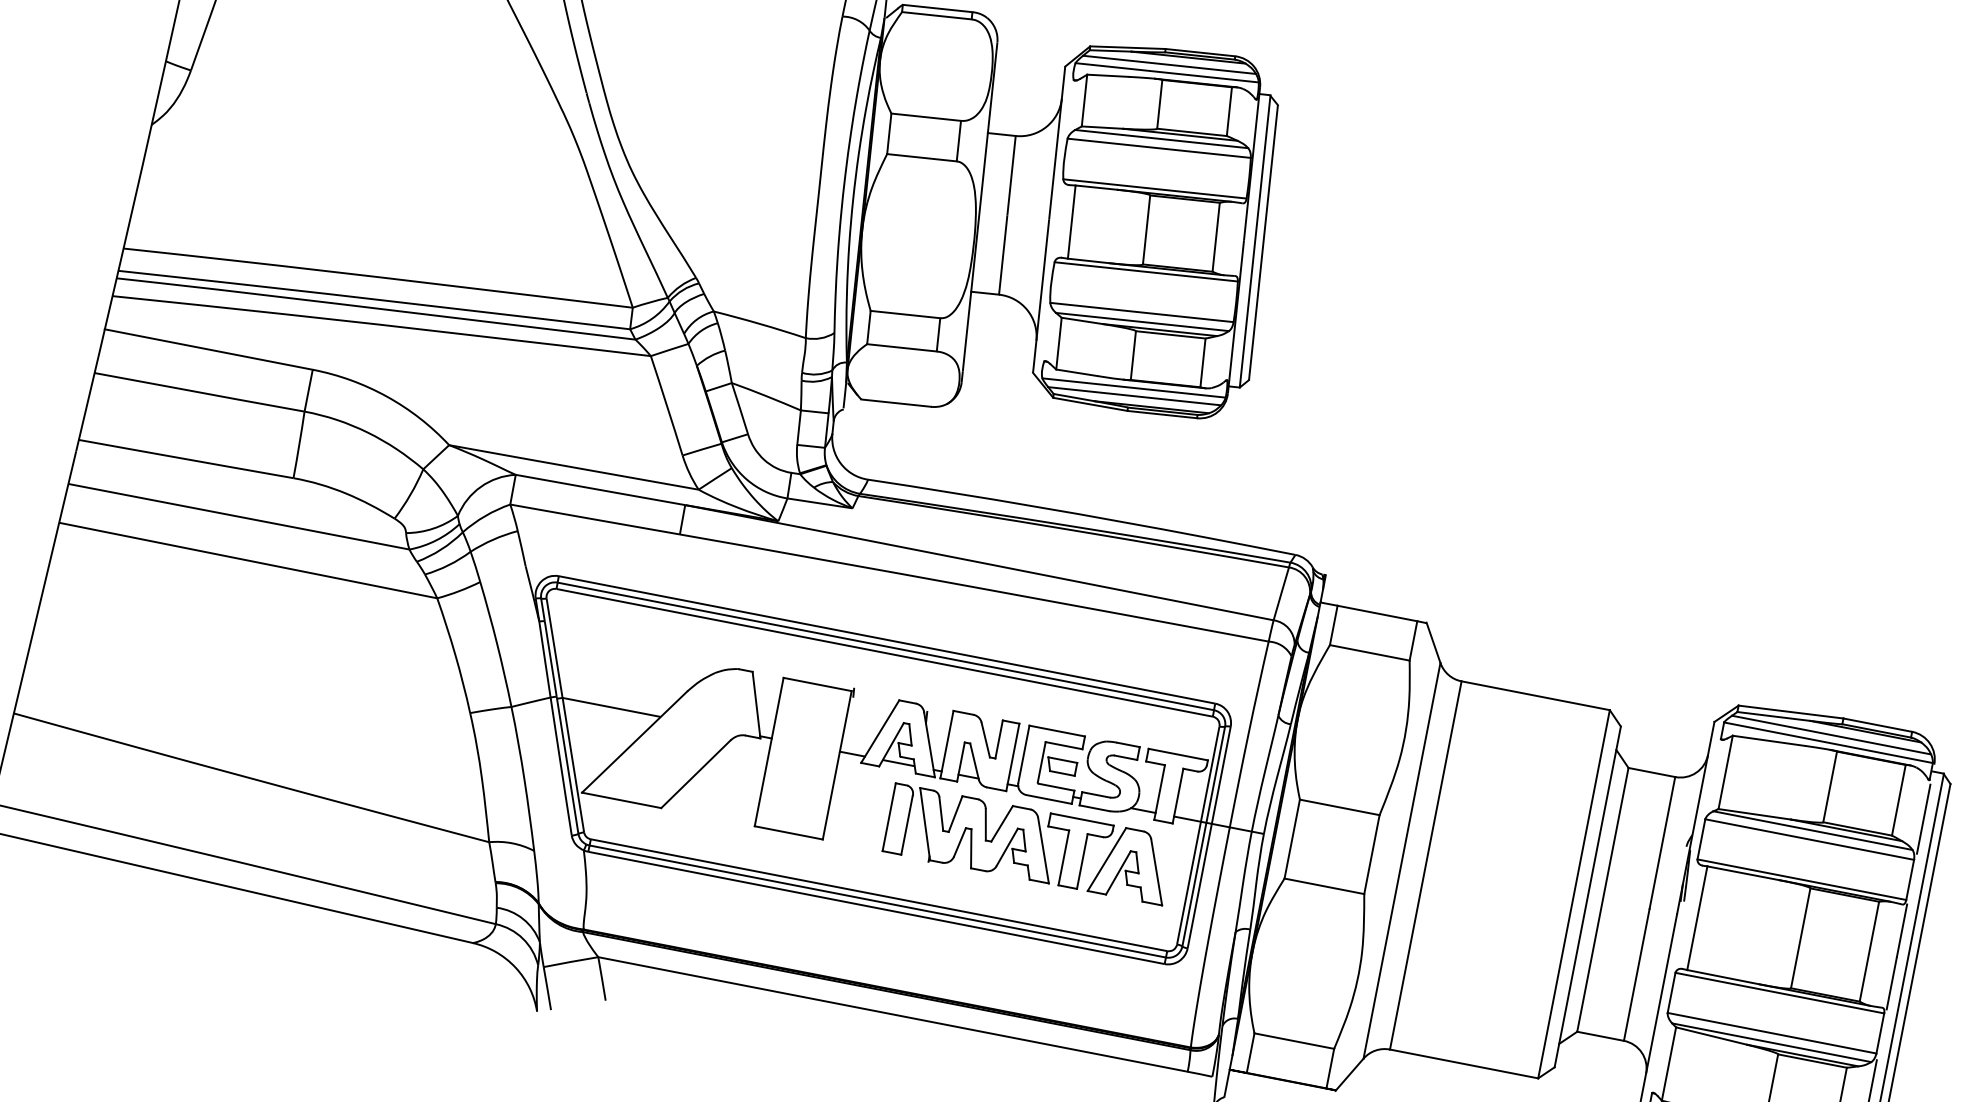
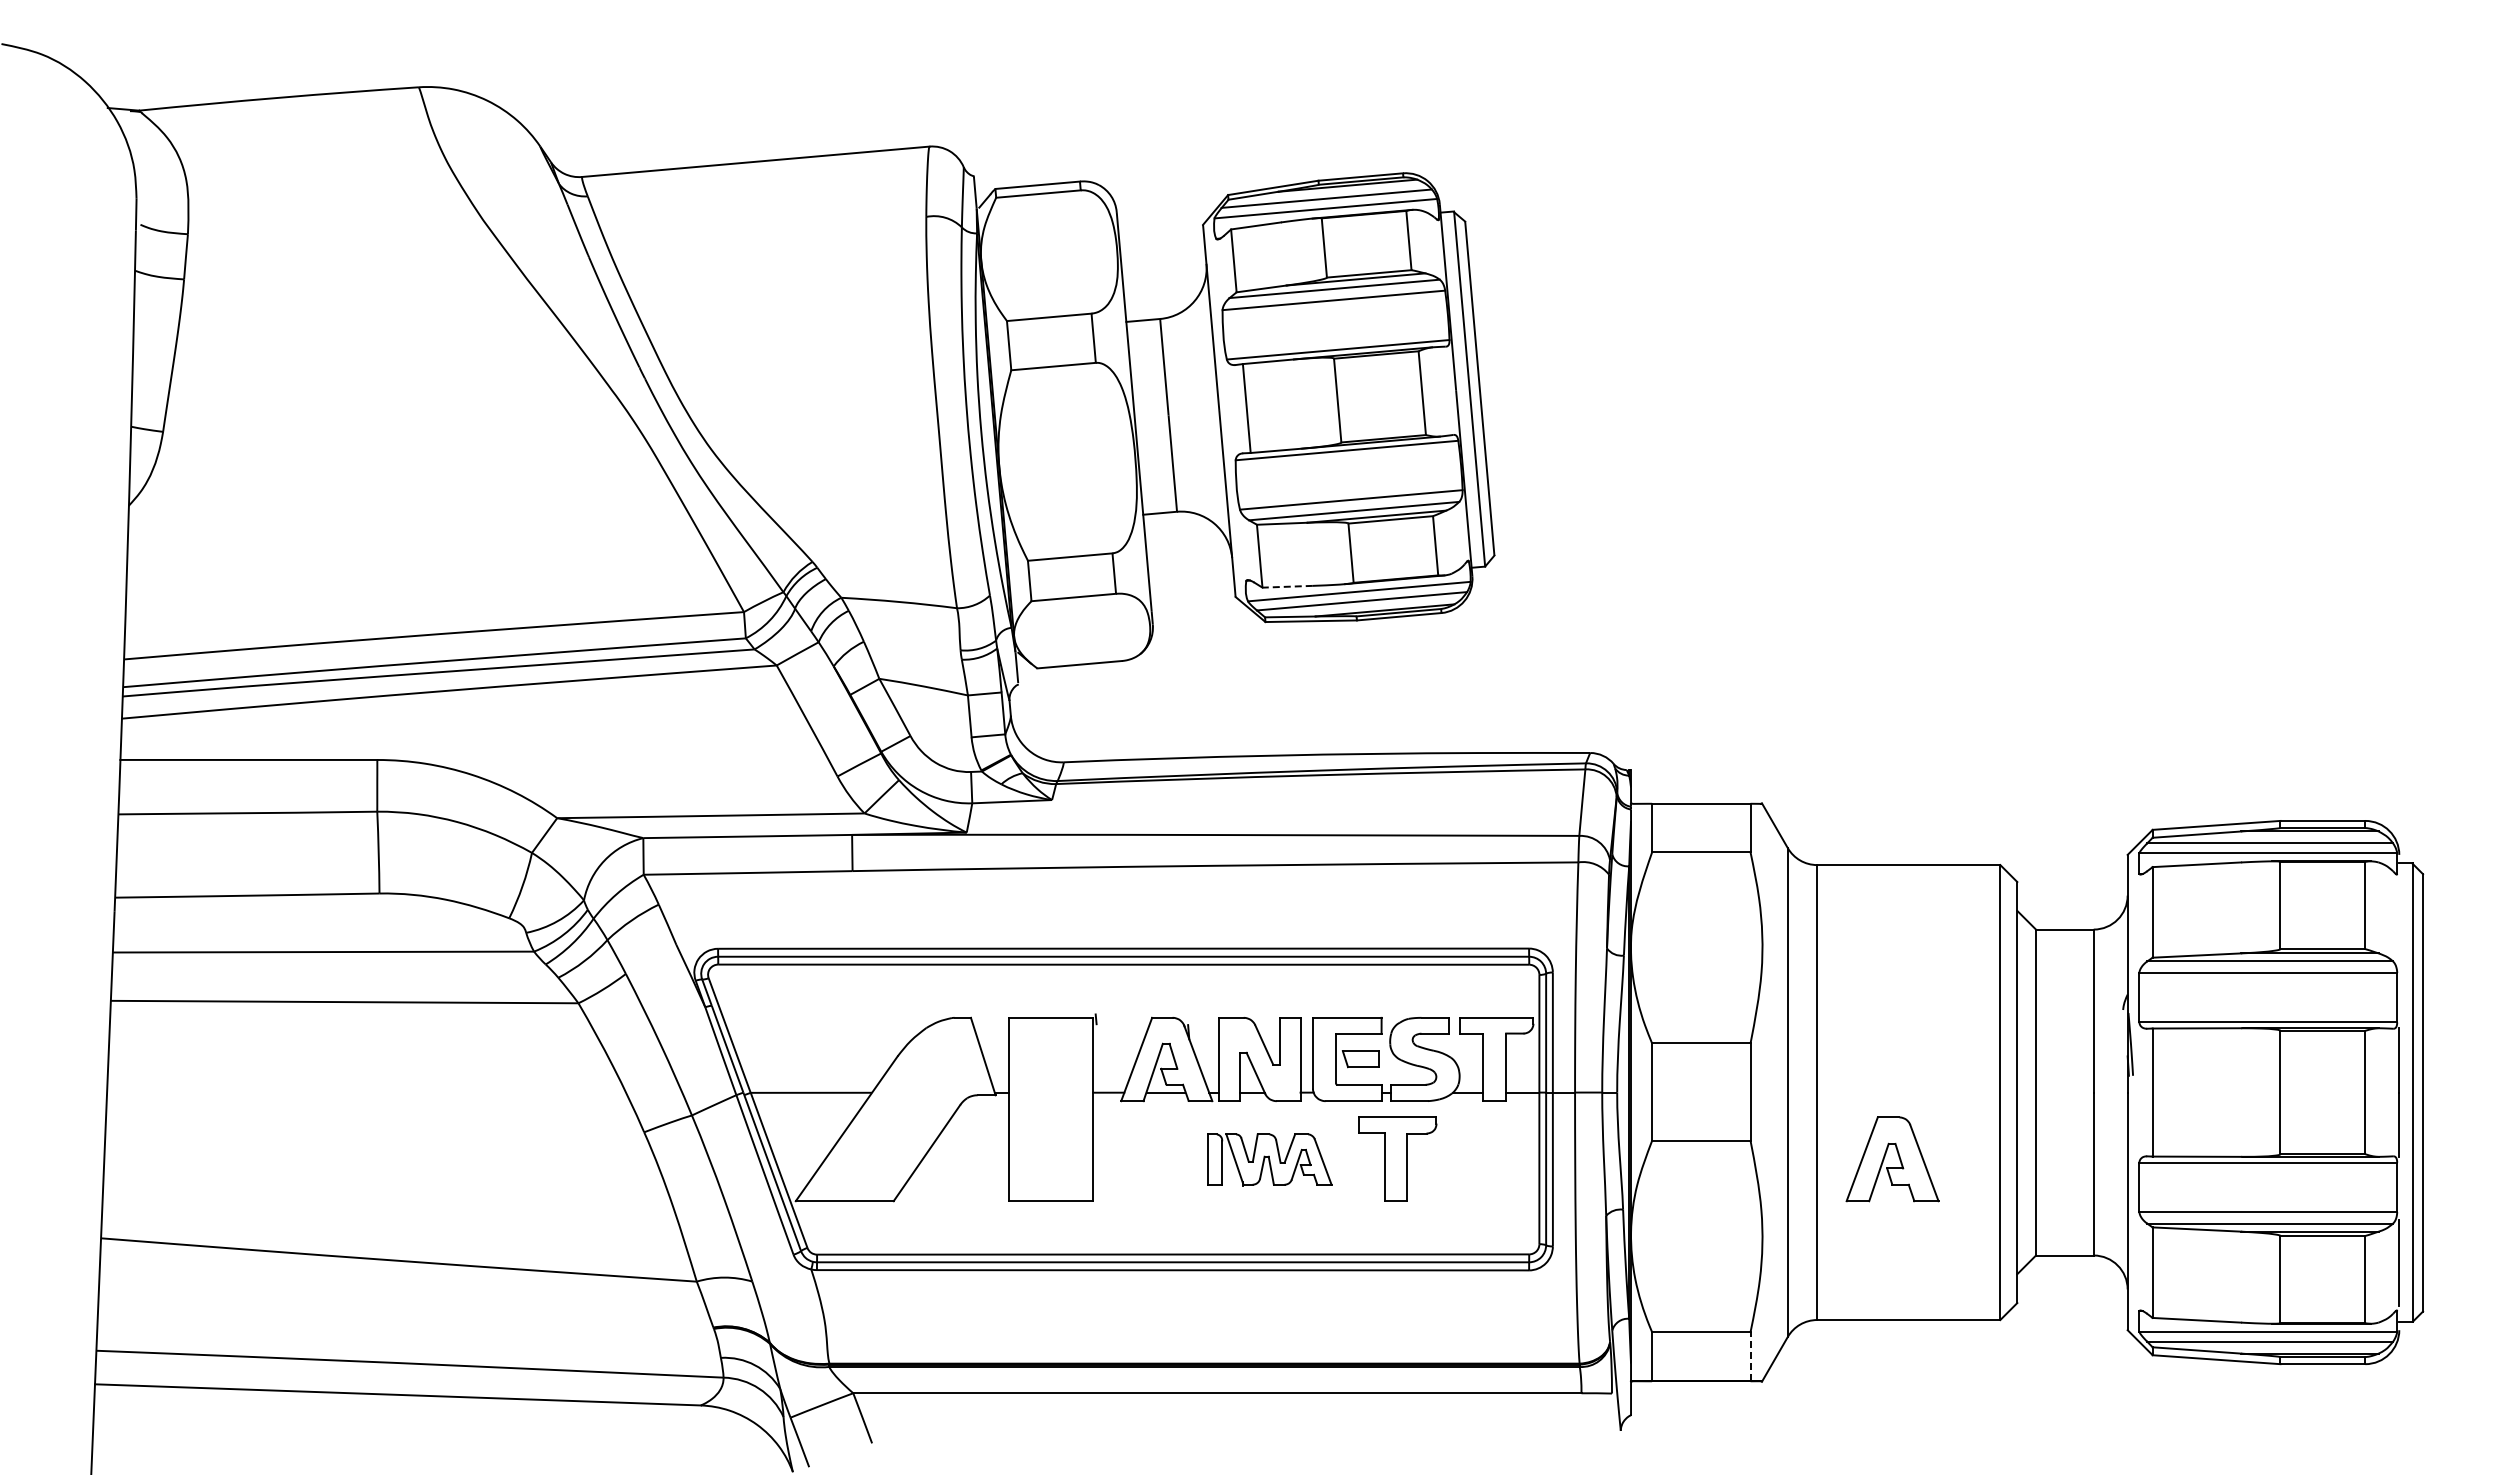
line: (1076, 372) -> (1287, 586), solid -> dashed
line: (1923, 818) -> (2399, 921), removed
part: (971, 833) -> (1269, 1159), size x0.6
part: (1136, 863) -> (1898, 1157), moved
line: (1330, 1068) -> (1750, 1356), solid -> dashed

